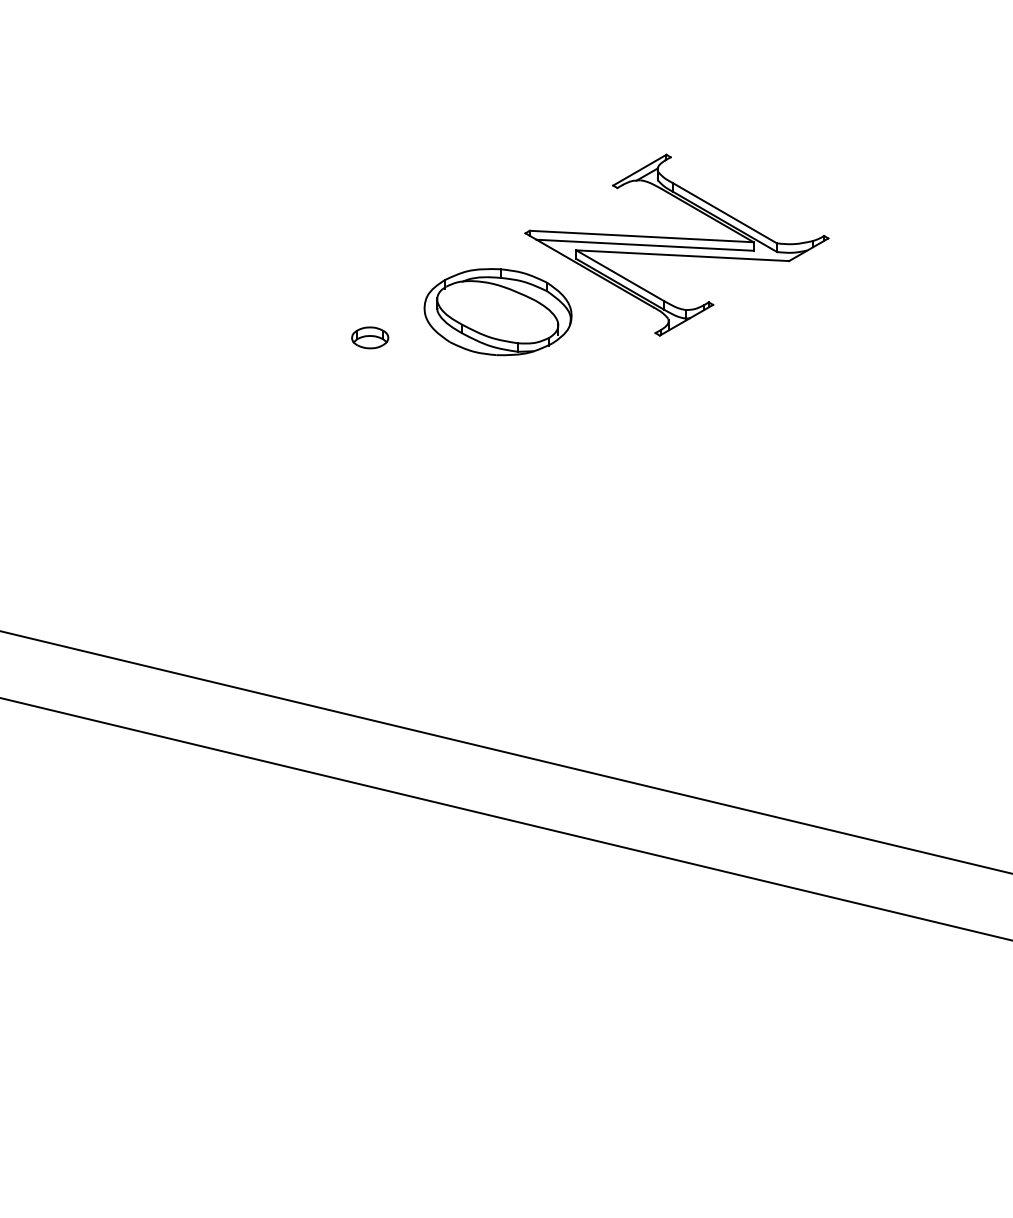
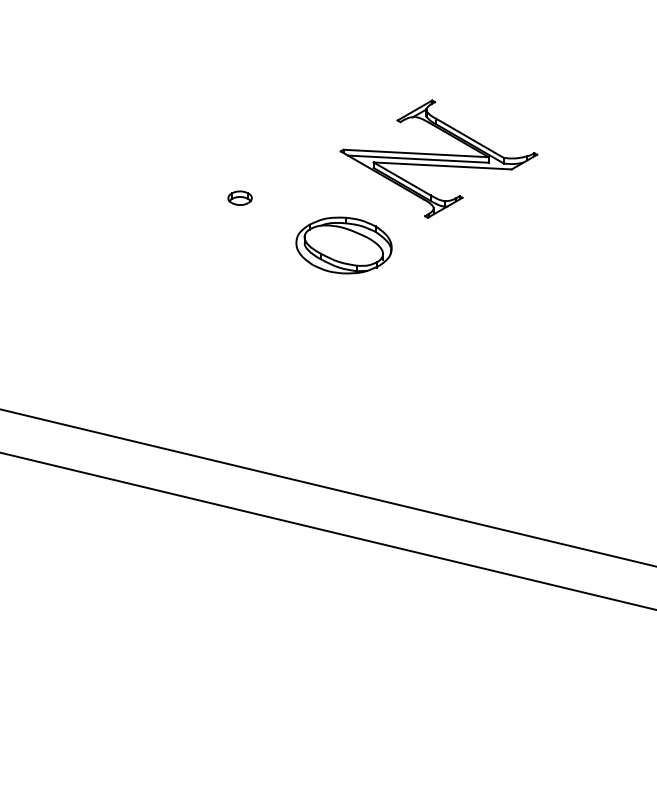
part: (497, 312) -> (343, 245), moved
part: (369, 336) -> (239, 197), moved

